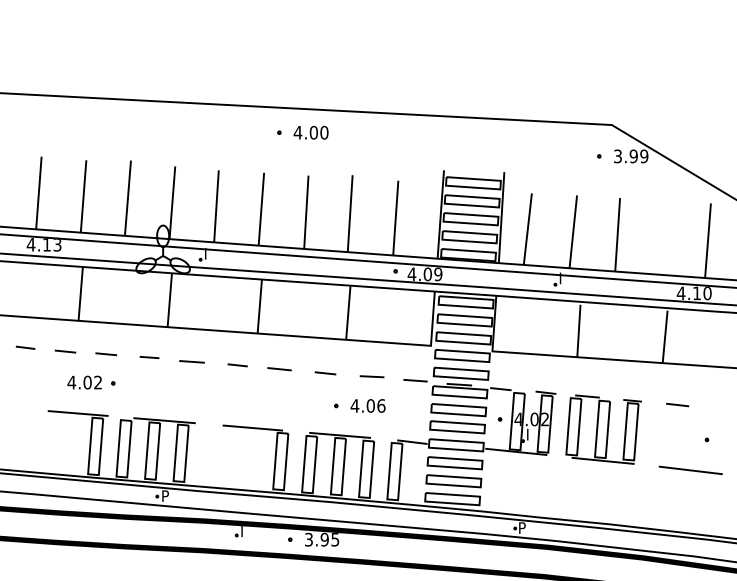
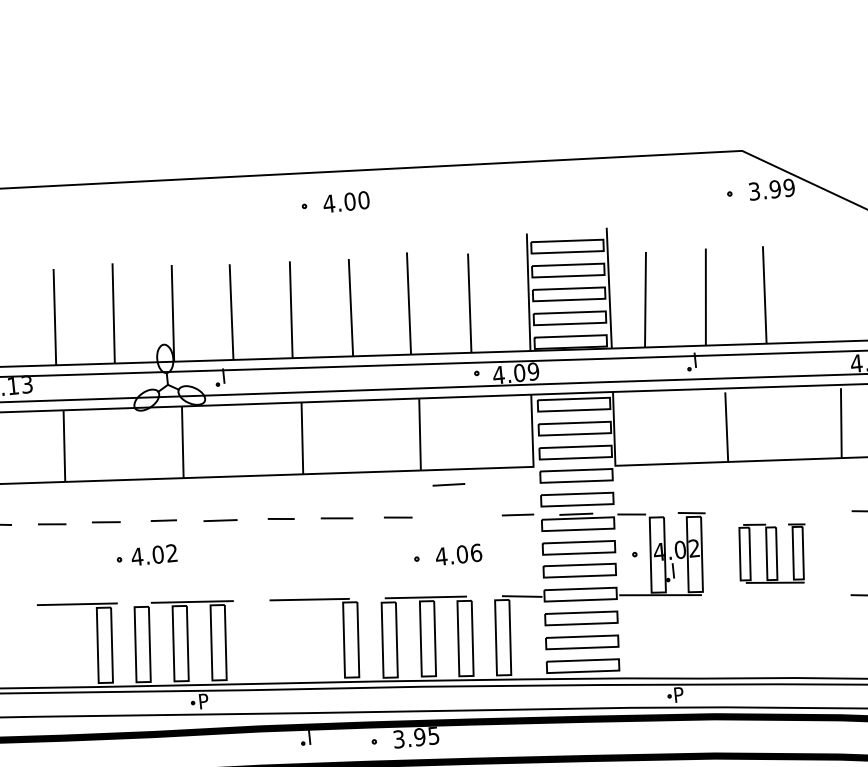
line: (371, 376) -> (448, 484), moved
text: (84, 382) -> (154, 554), moved
part: (603, 429) -> (772, 553), size x0.7

